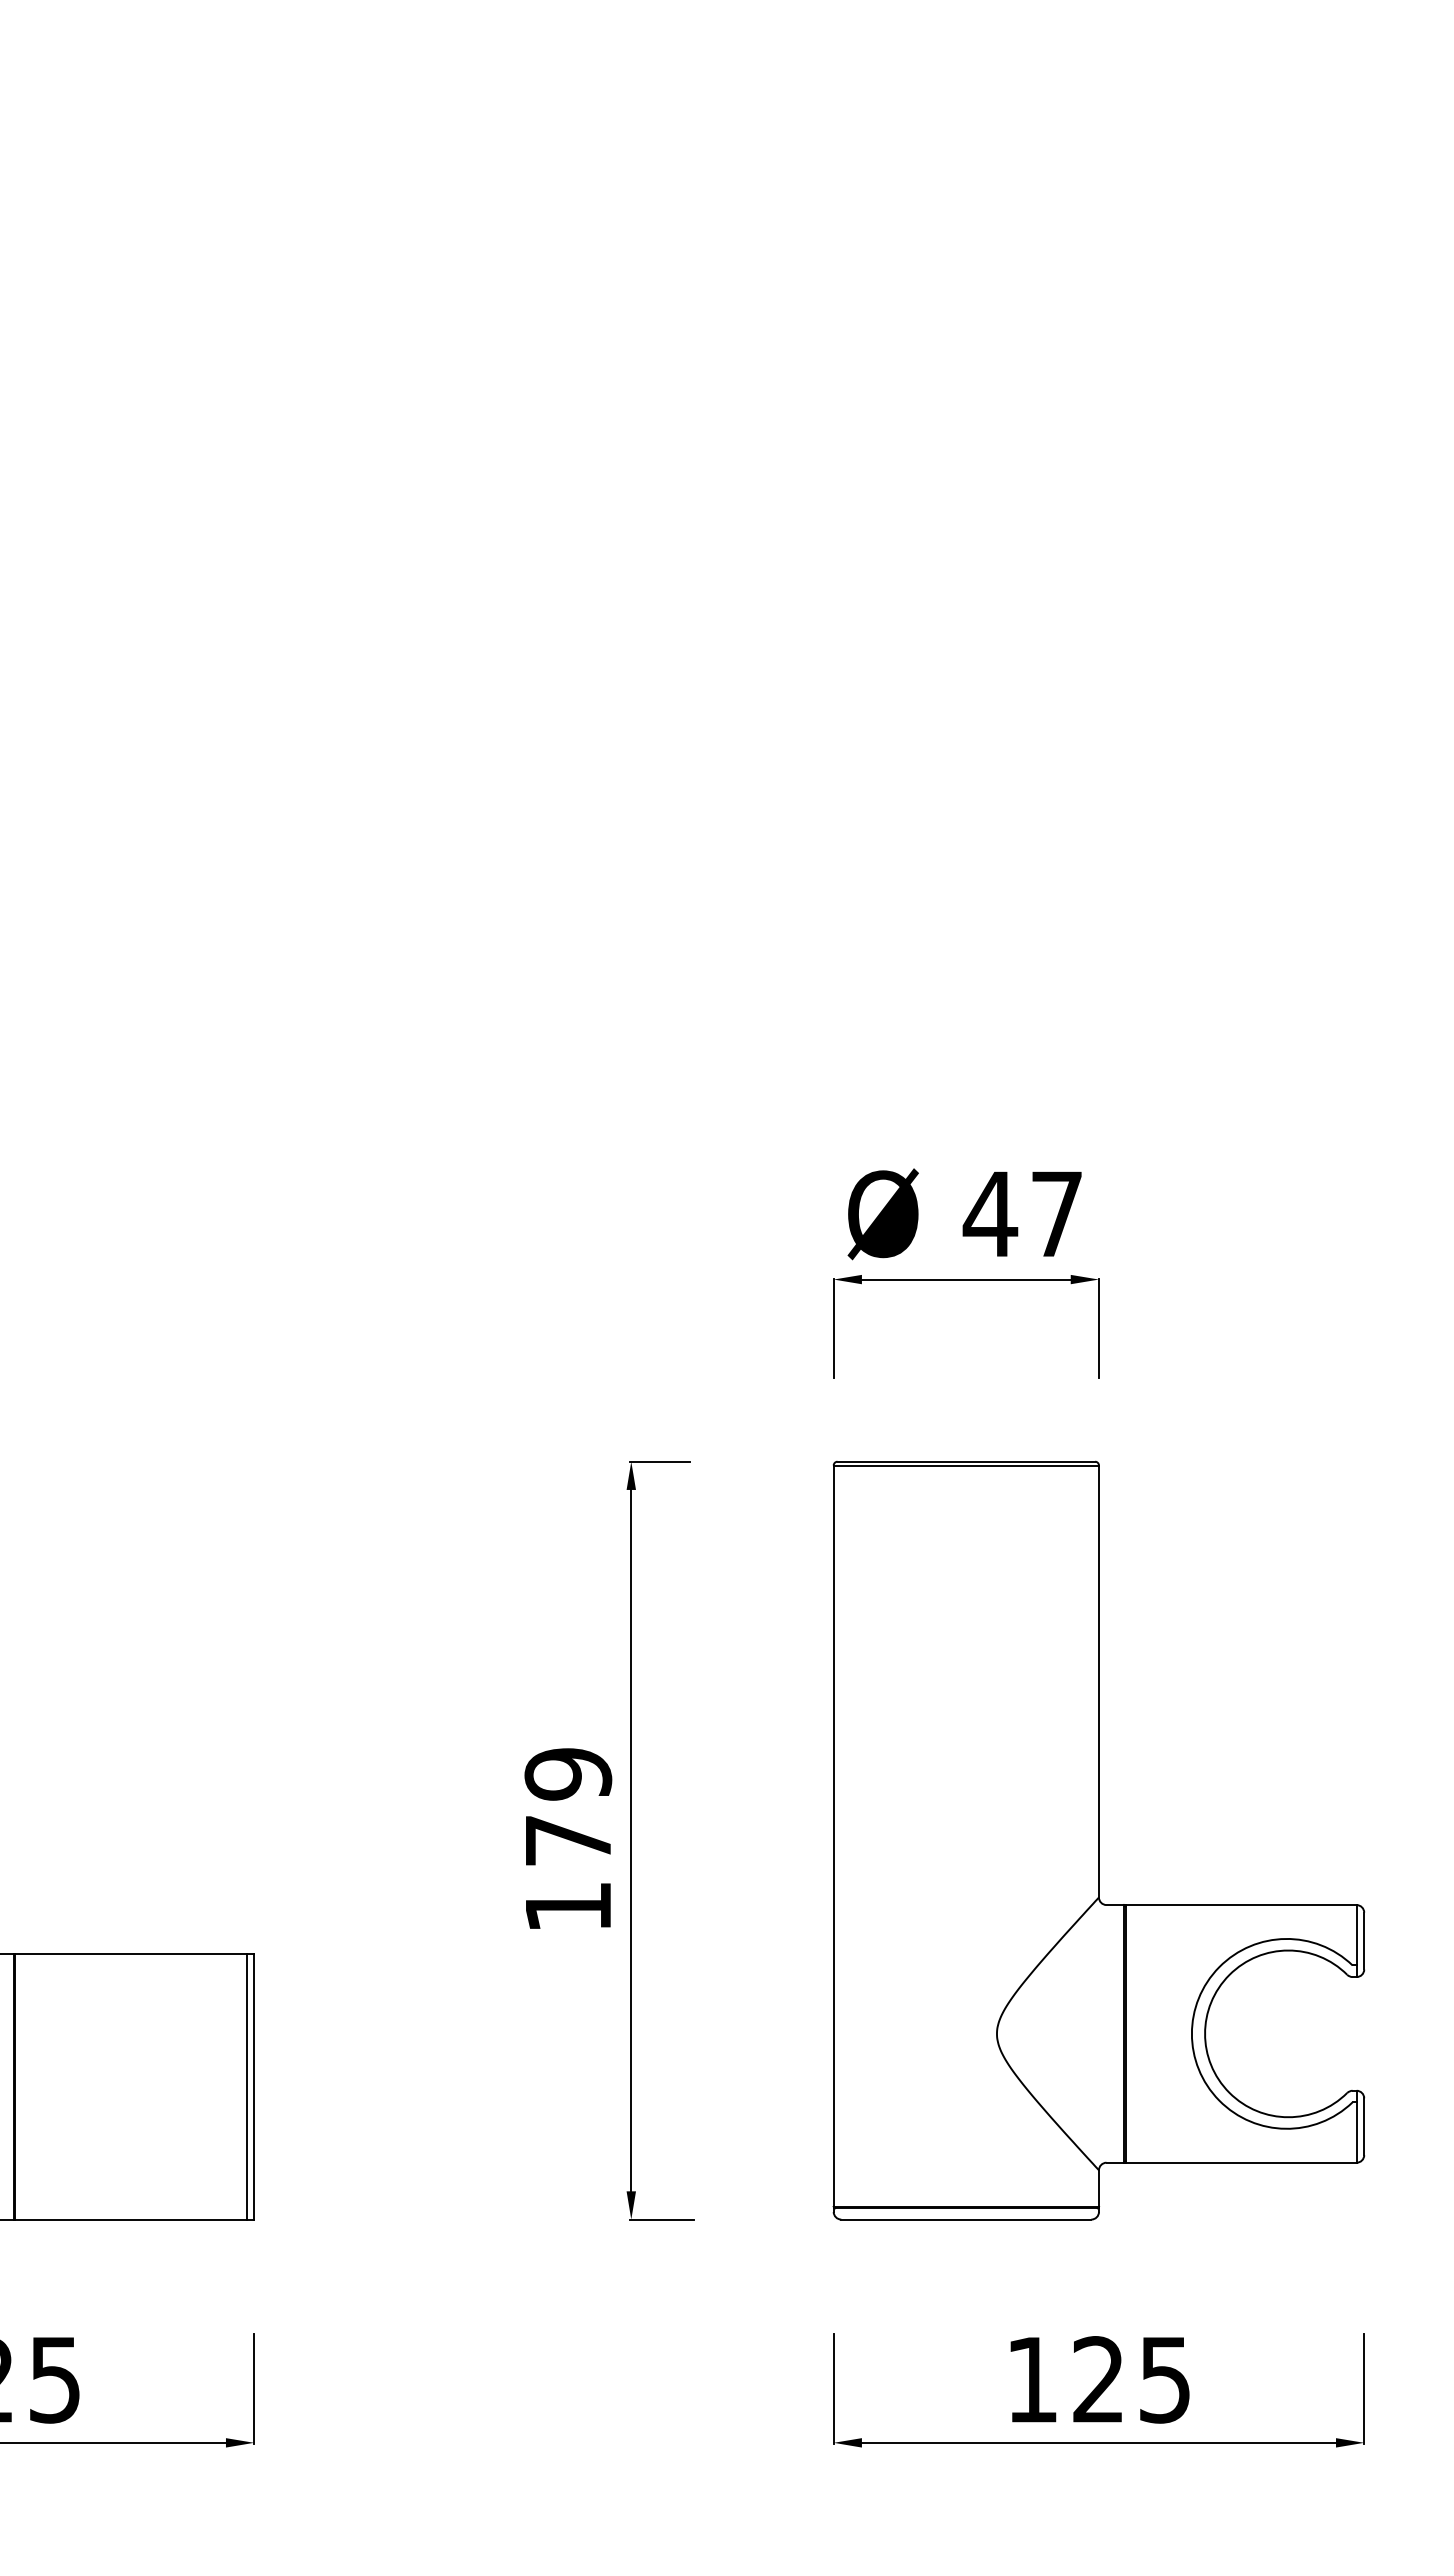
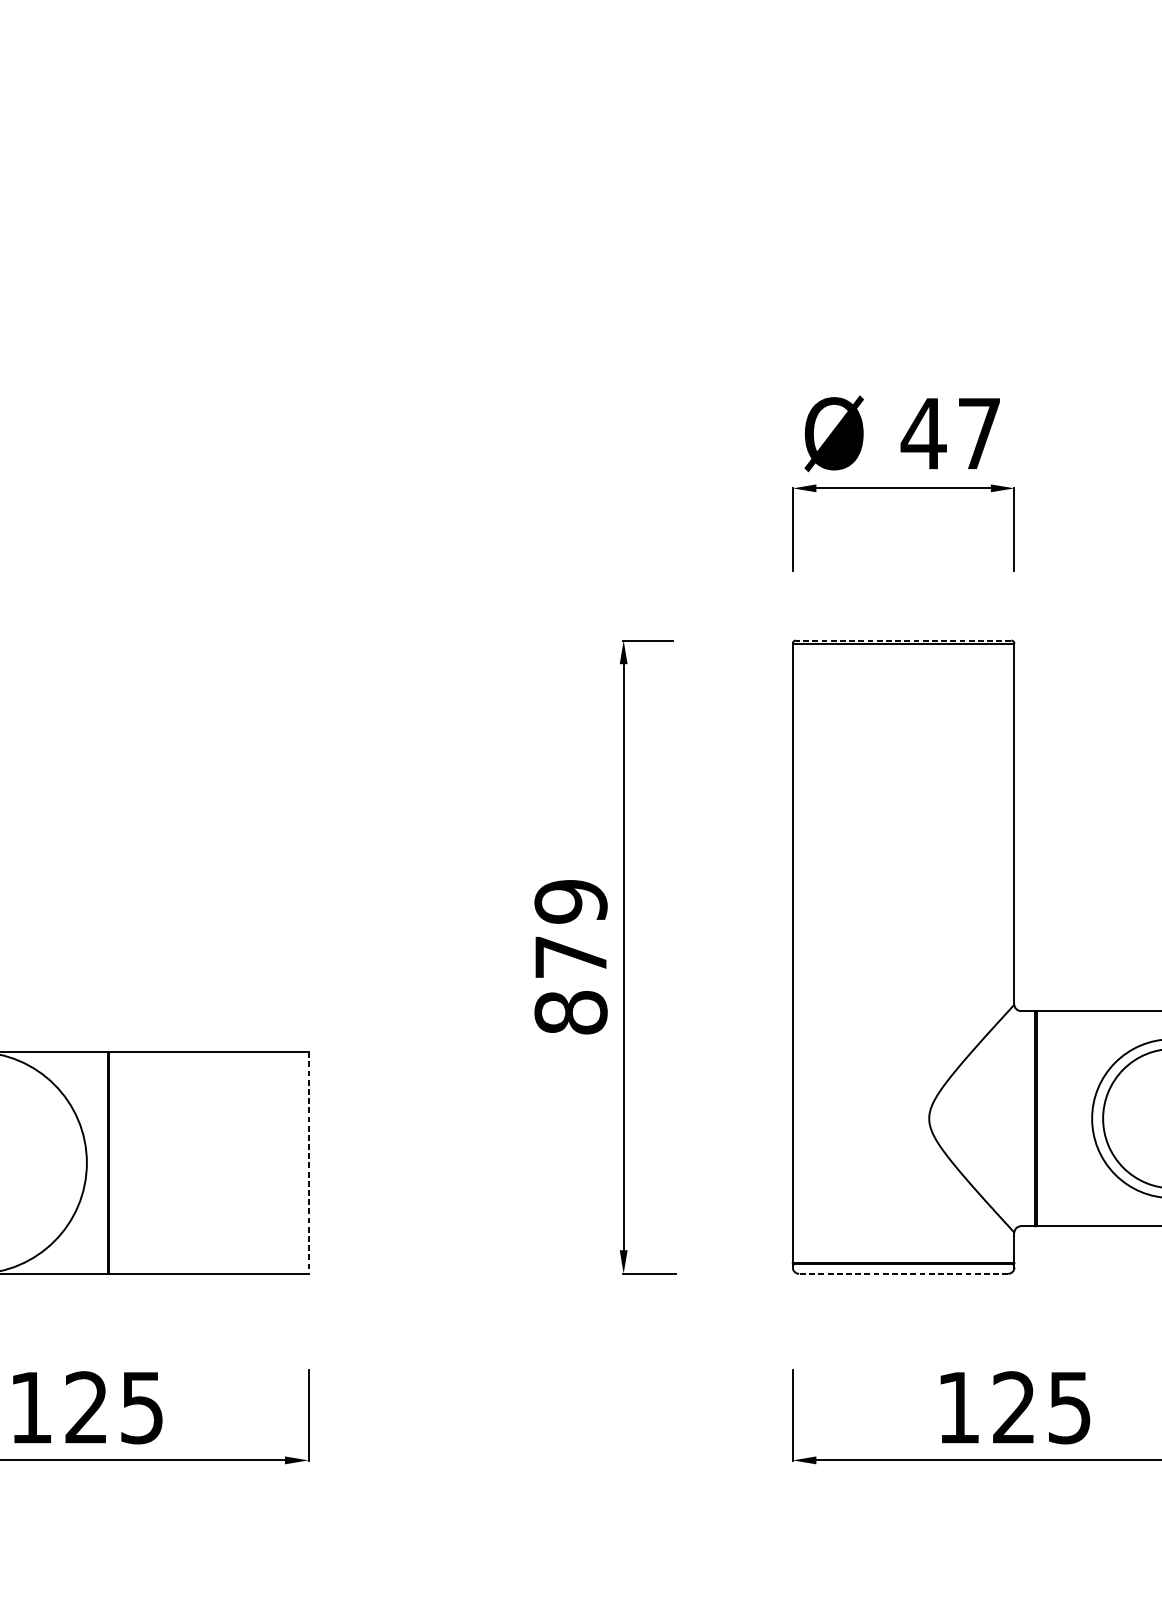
line: (966, 1461) -> (903, 640), solid -> dashed
text: (568, 1907) -> (571, 1013), 179 -> 879
line: (246, 2086) -> (302, 1162), removed
line: (254, 2086) -> (308, 1162), solid -> dashed
line: (965, 2219) -> (902, 1273), solid -> dashed

